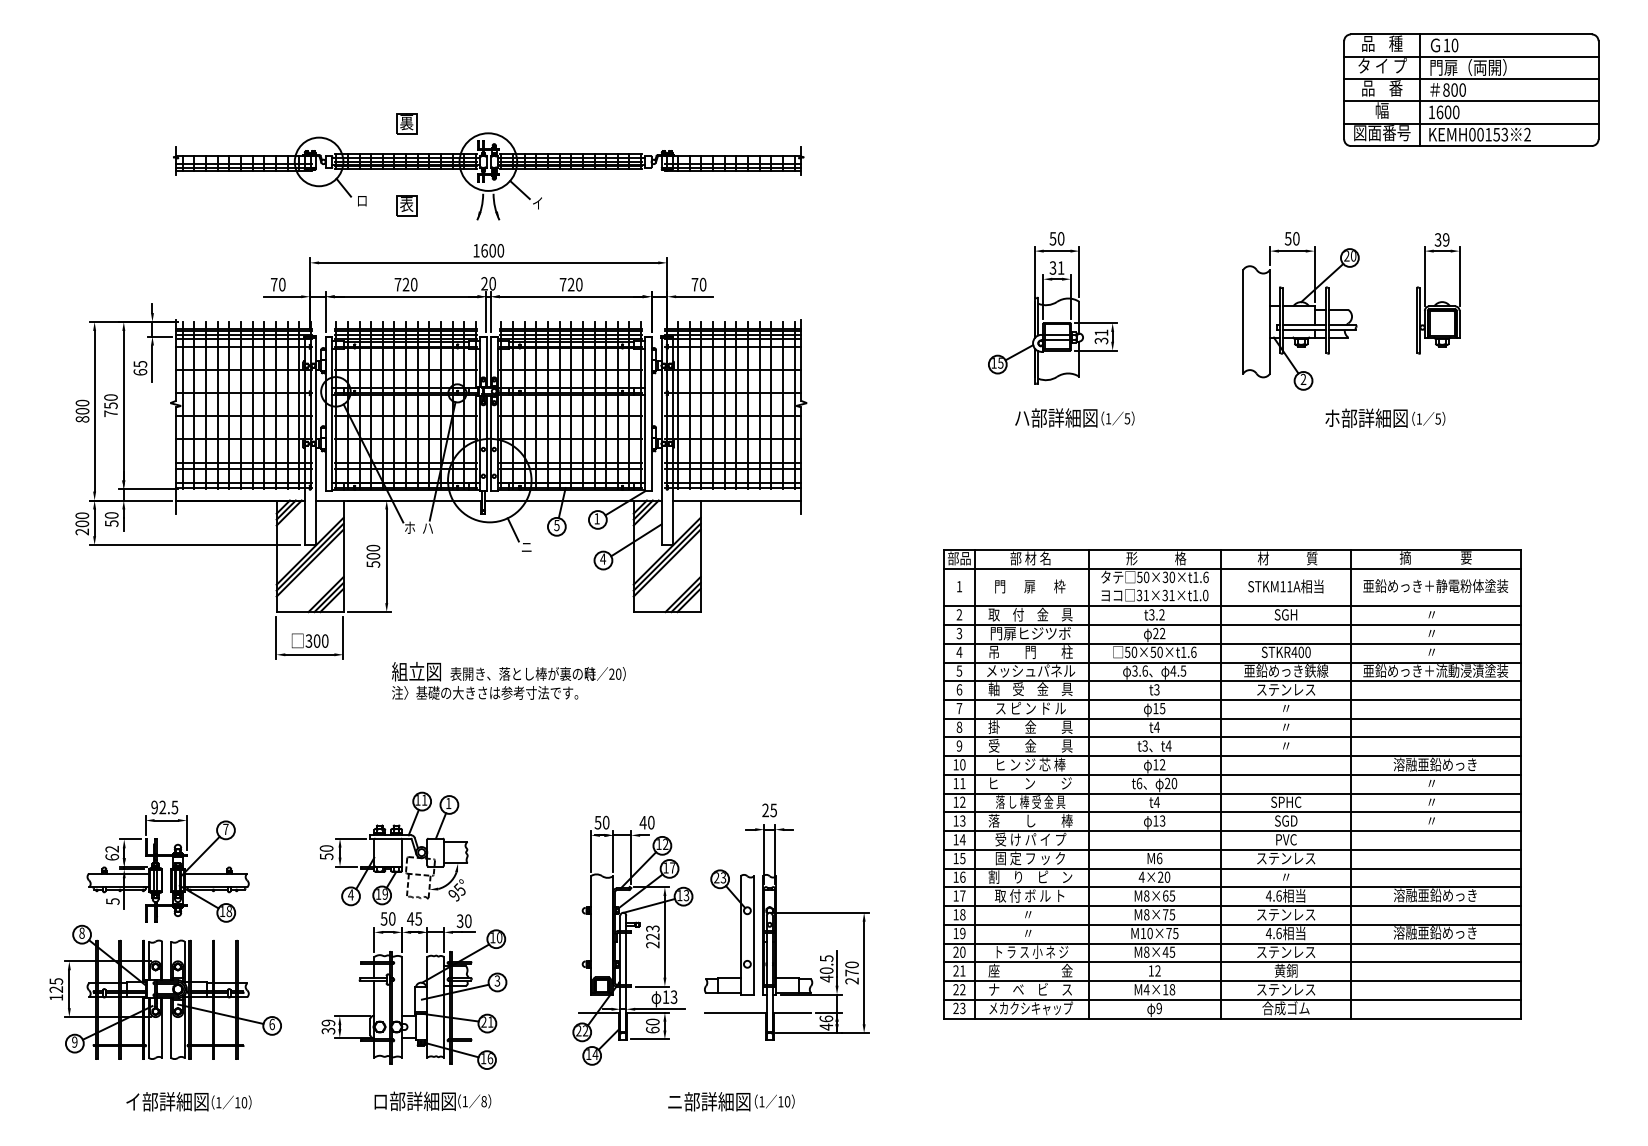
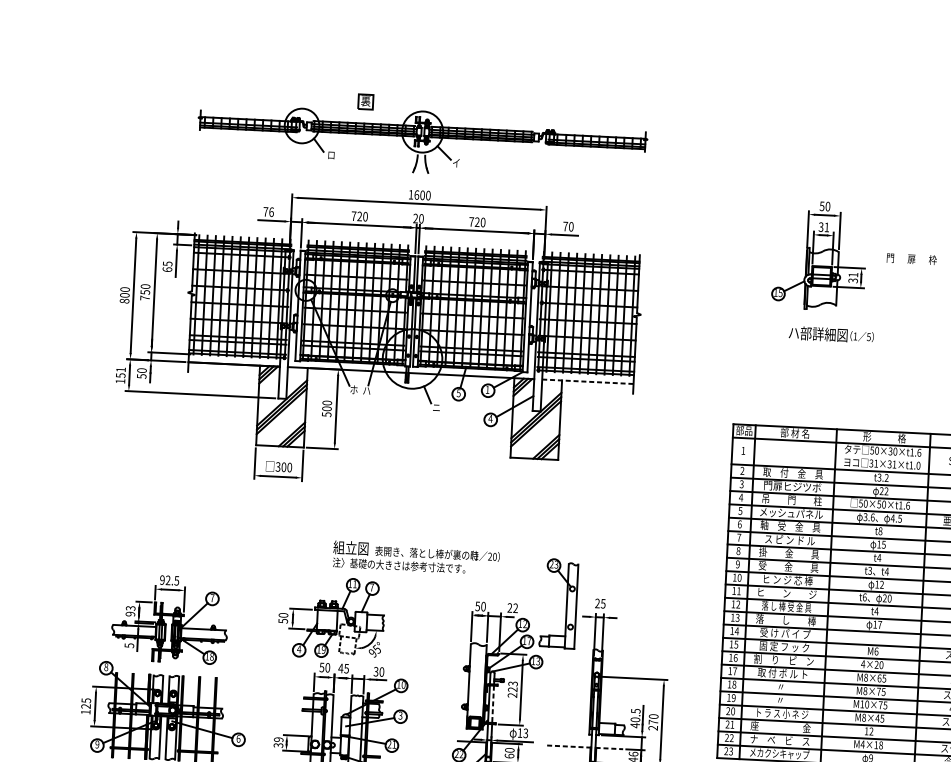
part: (406, 205) -> (362, 160), removed
text: (282, 284) -> (271, 212), 70 -> 76
line: (737, 500) -> (588, 381), solid -> dashed
text: (82, 523) -> (120, 375), 200 -> 151
text: (1030, 586) -> (912, 259), moved
text: (508, 680) -> (416, 557), moved
text: (1156, 689) -> (880, 531), t3 -> t8
text: (448, 803) -> (371, 587), 1 -> 7
text: (1162, 820) -> (879, 624), 13 -> 17
text: (646, 822) -> (512, 607), 40 -> 22
text: (112, 852) -> (130, 610), 62 -> 93
part: (740, 932) -> (566, 604), moved
line: (626, 959) -> (493, 704), solid -> dashed
line: (735, 1012) -> (569, 746), solid -> dashed
line: (792, 1012) -> (609, 748), solid -> dashed

